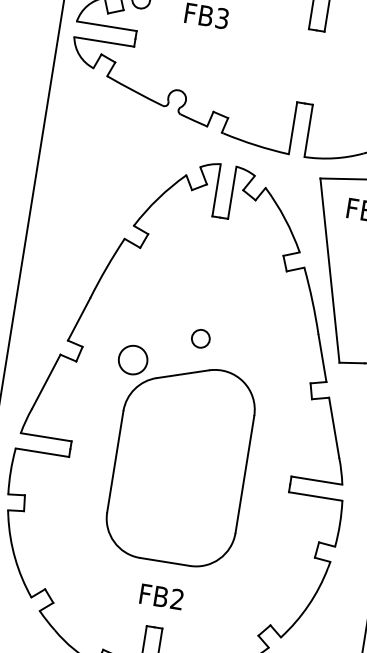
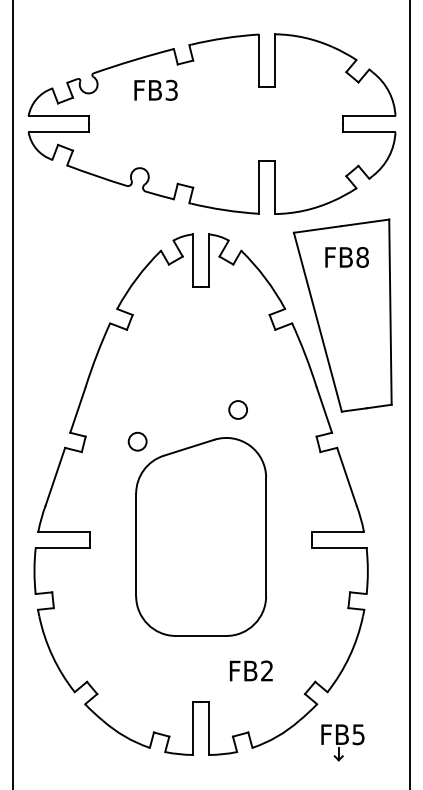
circle: (200, 338) -> (237, 409), moved
circle: (132, 359) -> (137, 441), size x0.62
text: (161, 596) -> (251, 670), moved

